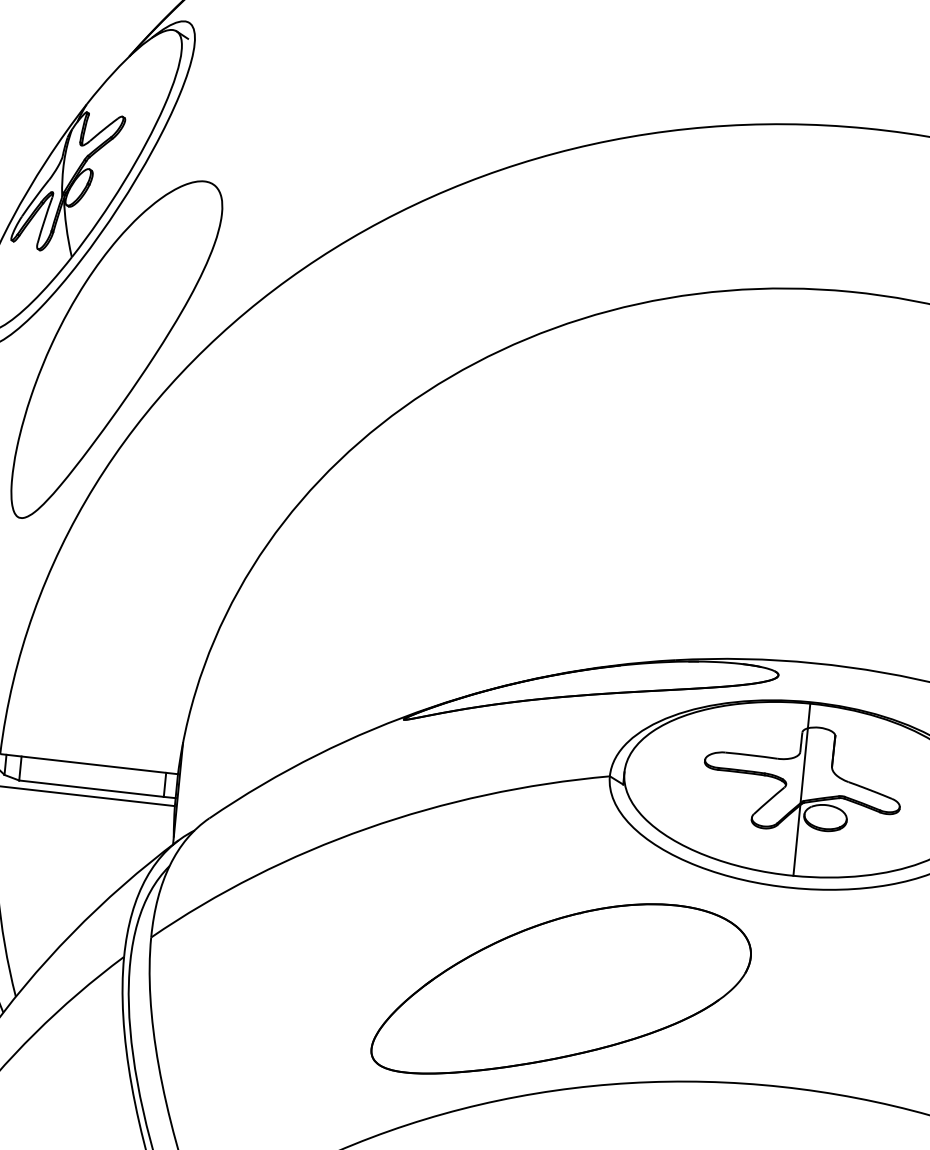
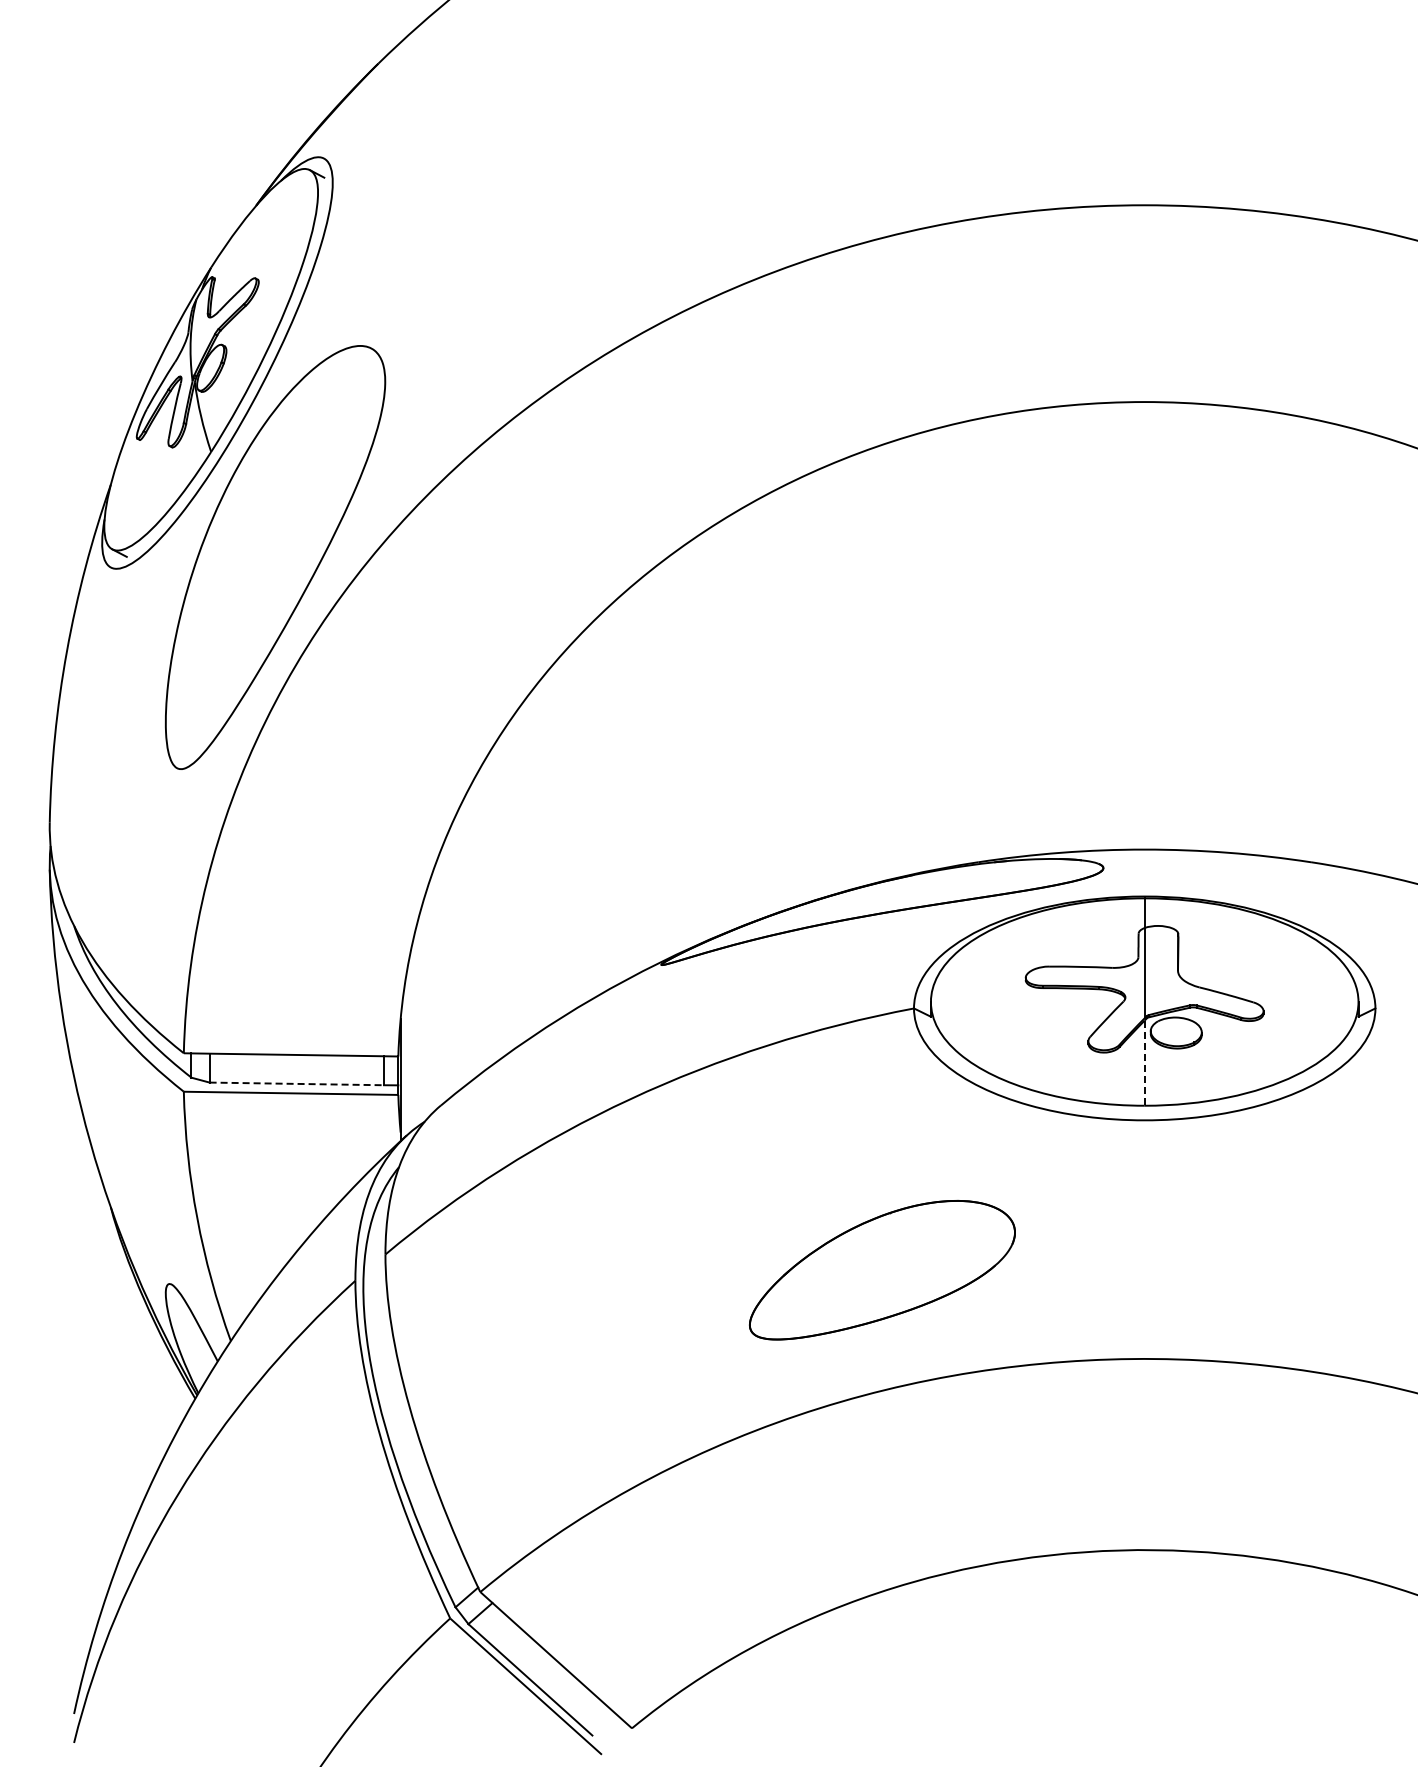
line: (92, 788) -> (297, 1083), solid -> dashed
line: (796, 840) -> (1144, 1063), solid -> dashed
part: (562, 990) -> (882, 1269), size x0.6

